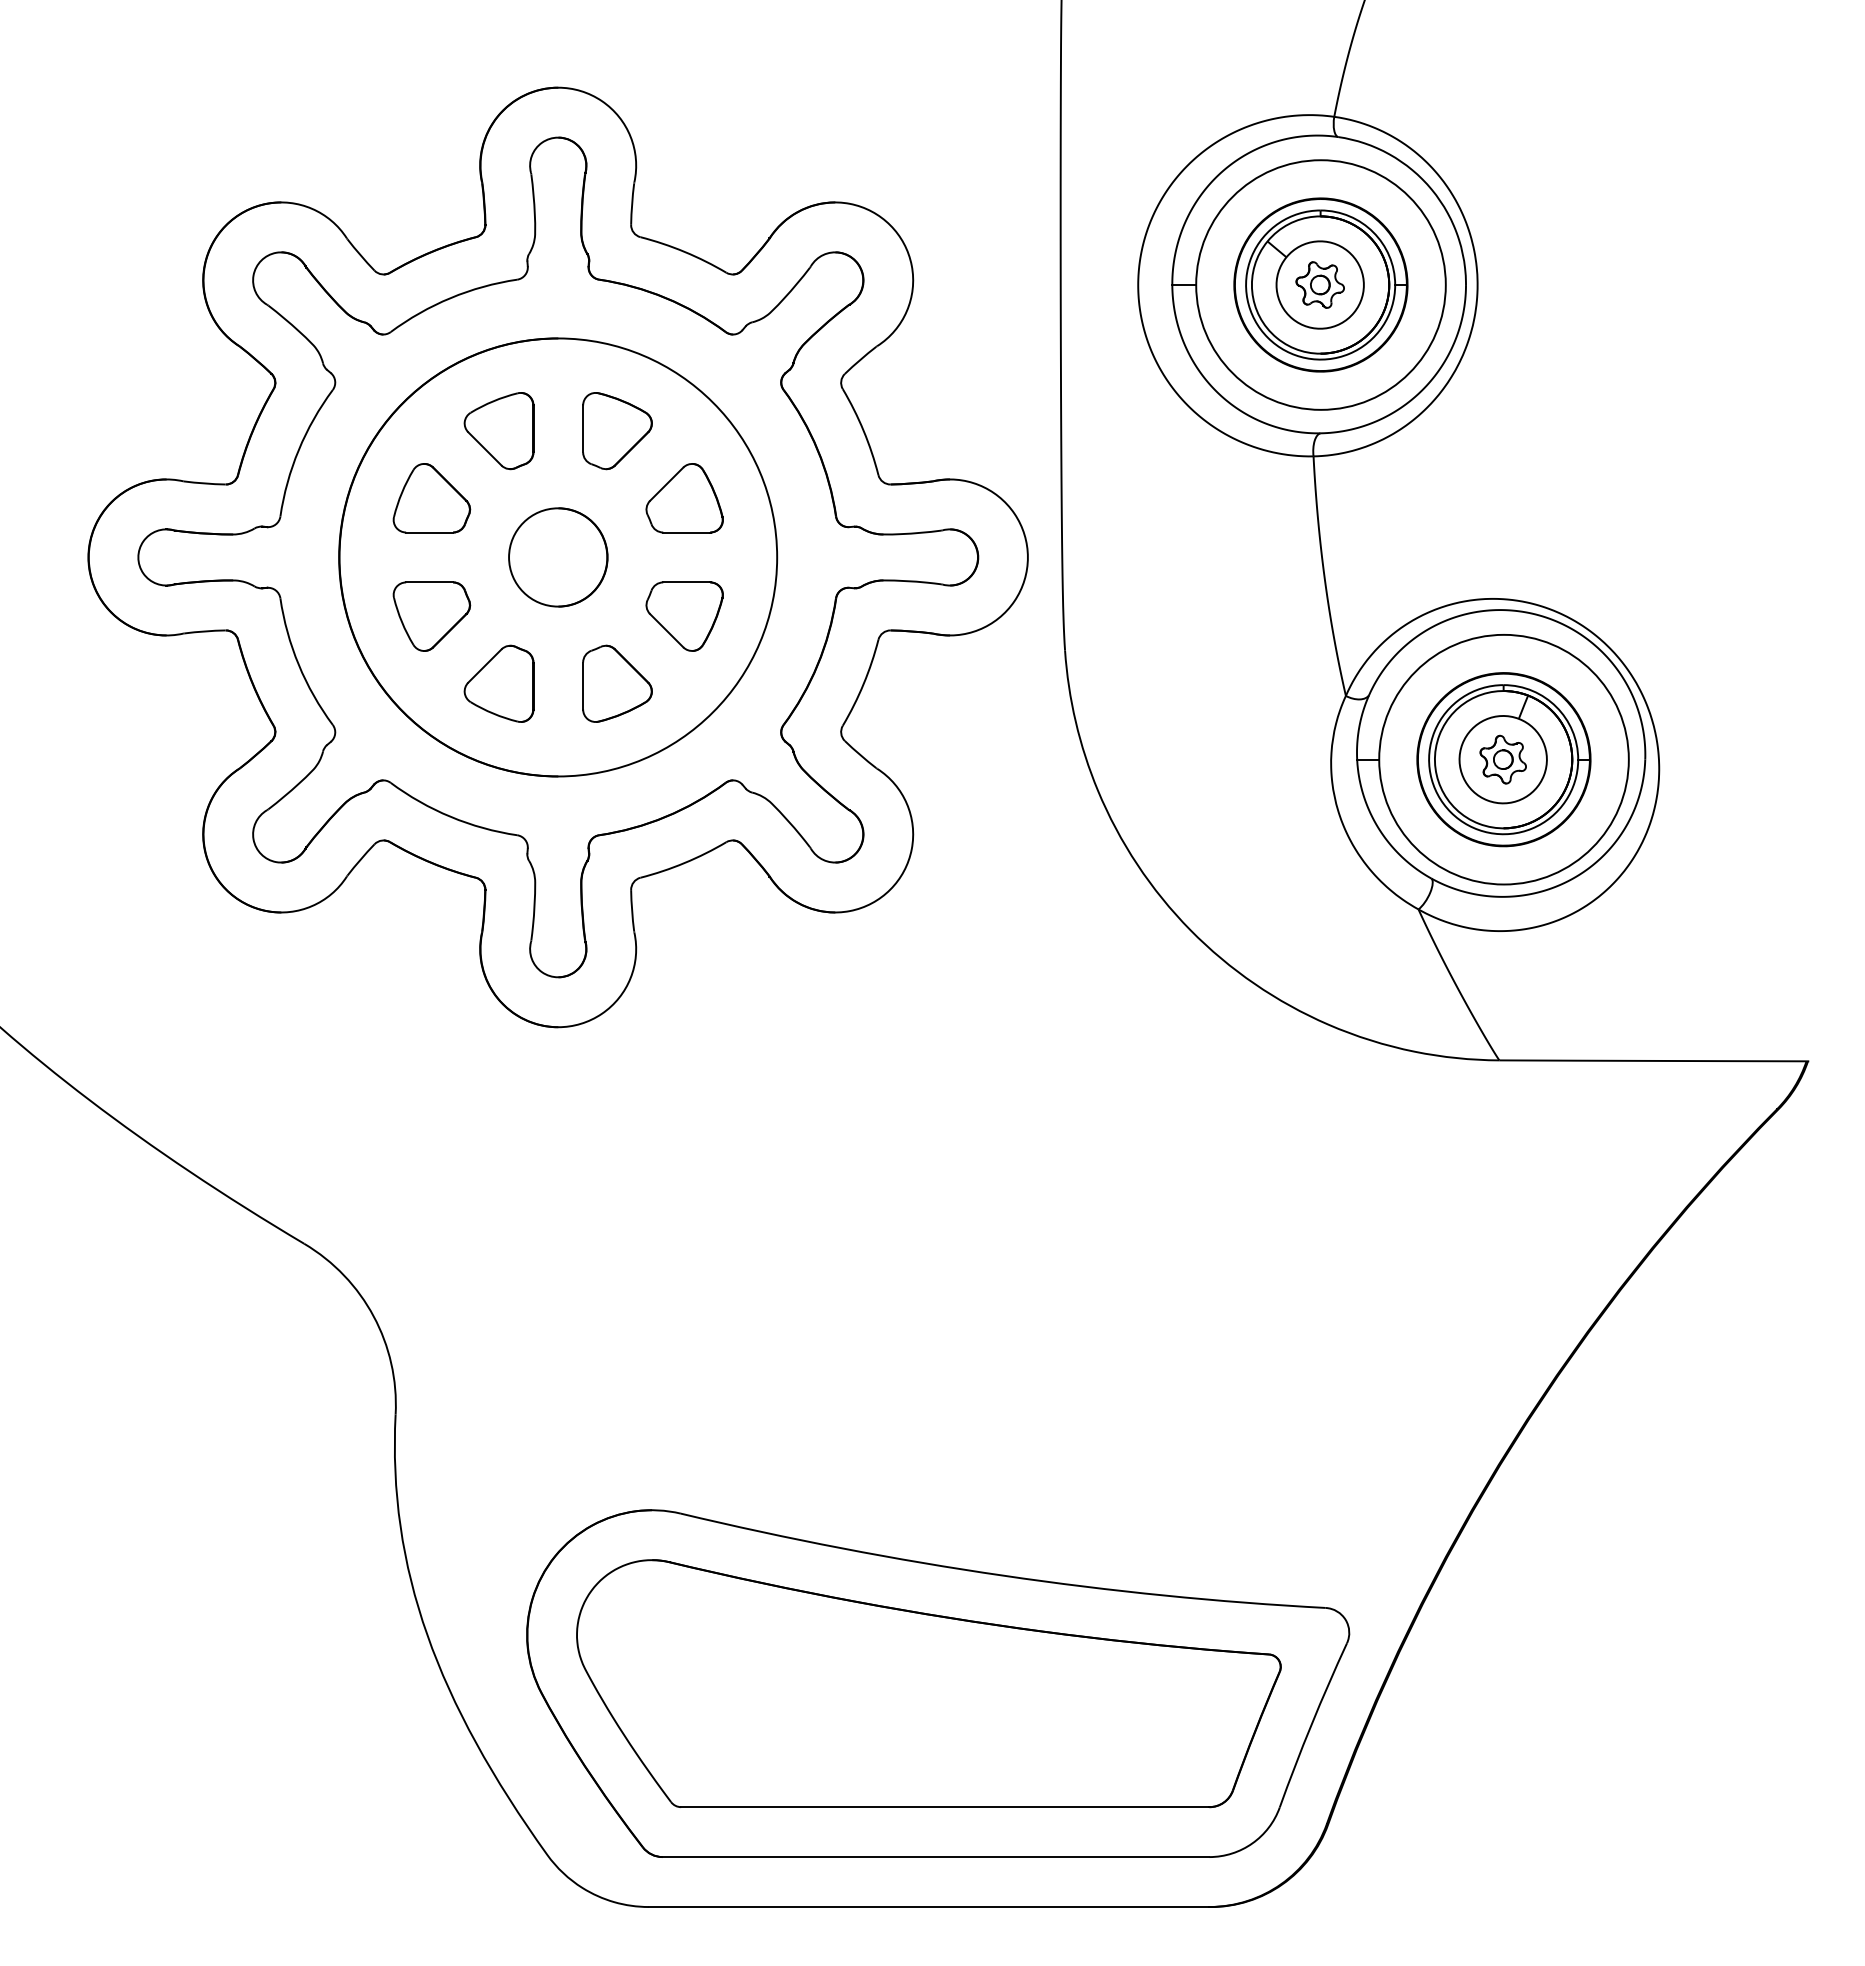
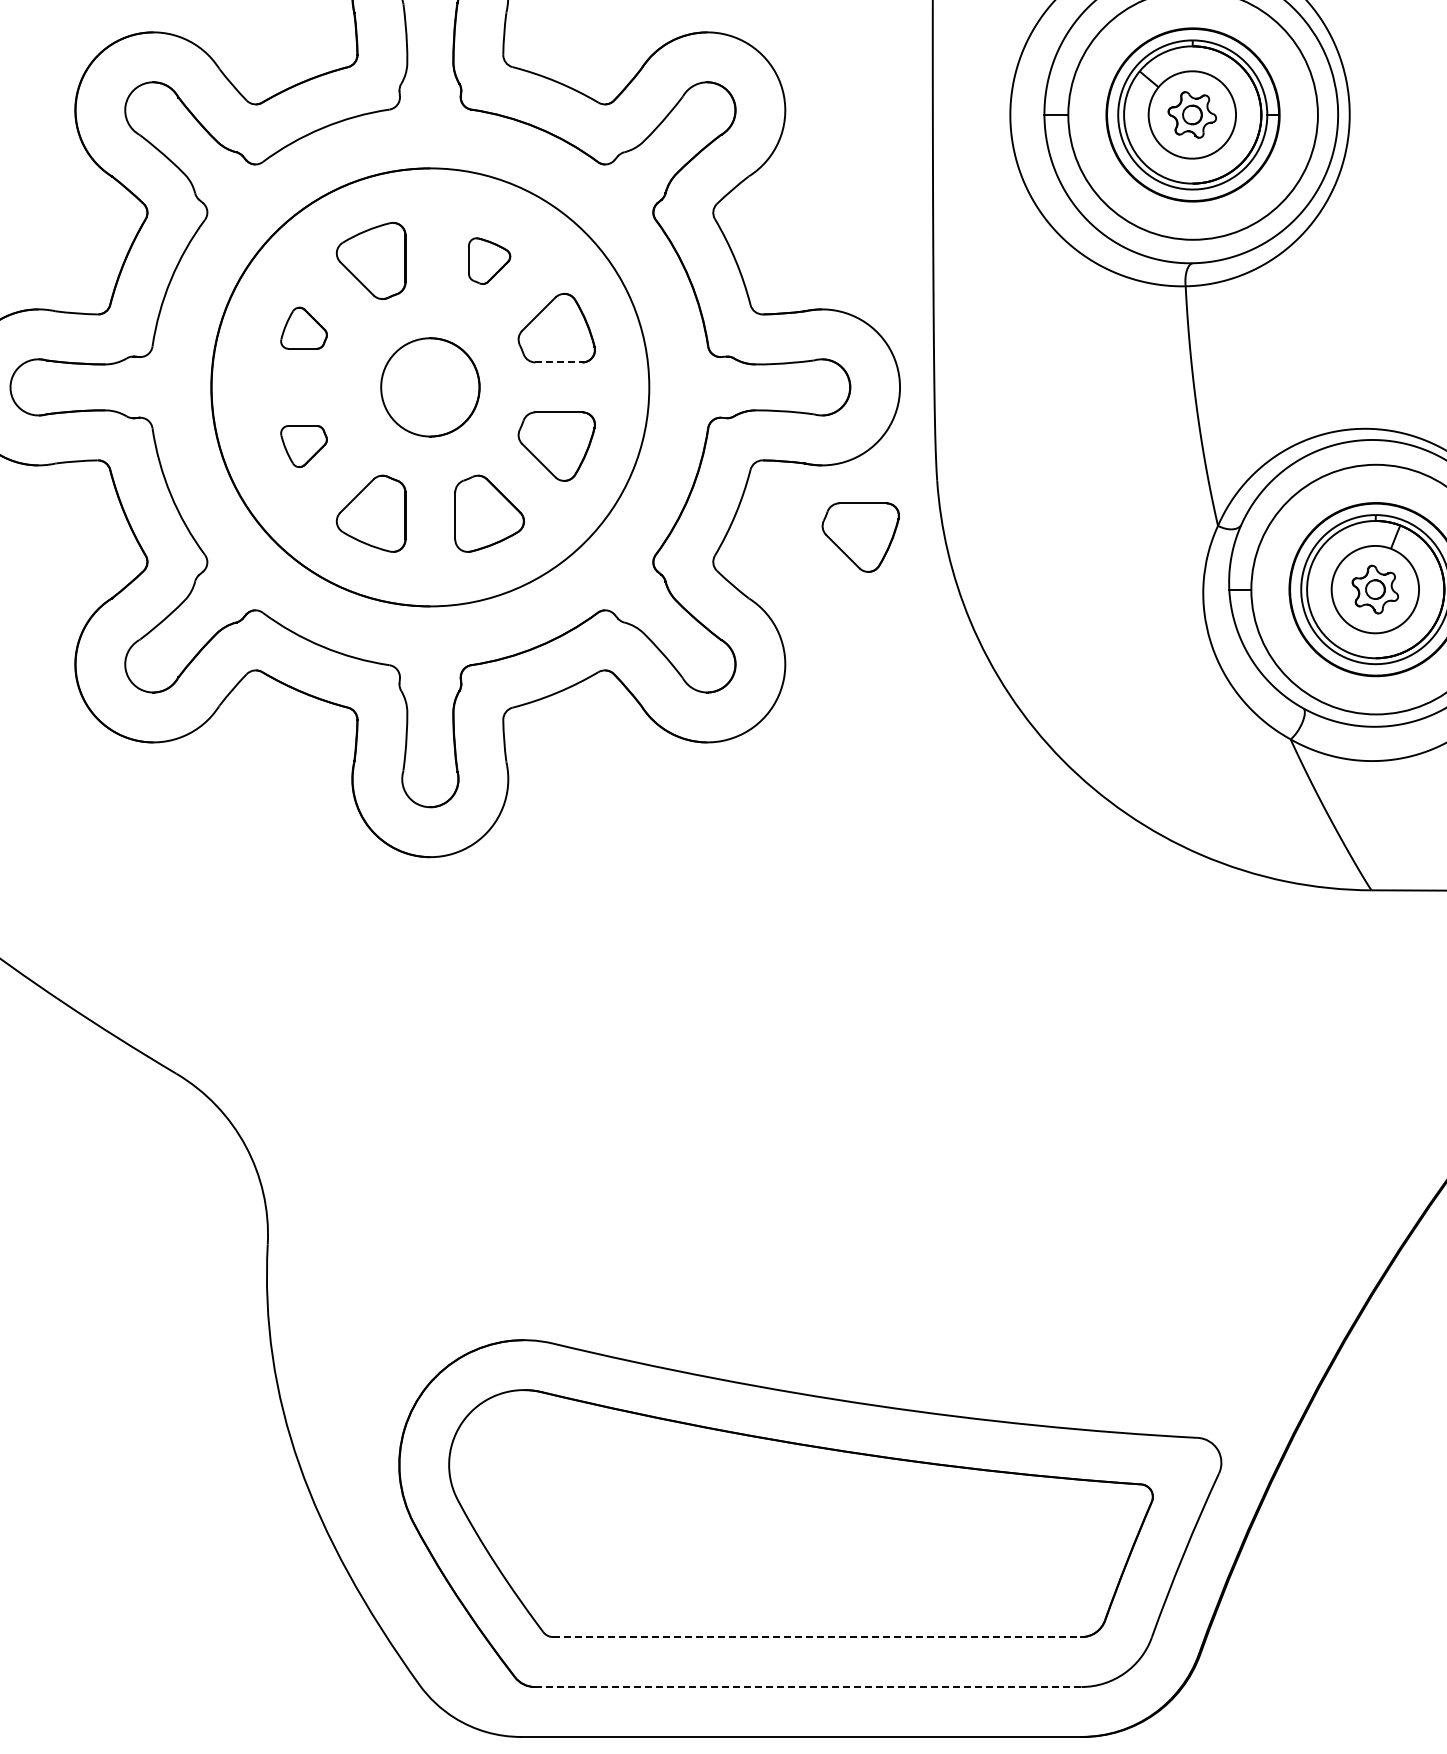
part: (617, 431) -> (489, 261), size x0.6
part: (431, 498) -> (303, 328), size x0.6
line: (687, 532) -> (559, 362), solid -> dashed
part: (431, 616) -> (303, 446), size x0.6
part: (988, 707) -> (860, 537), added
line: (945, 1807) -> (817, 1637), solid -> dashed
line: (935, 1857) -> (807, 1687), solid -> dashed

